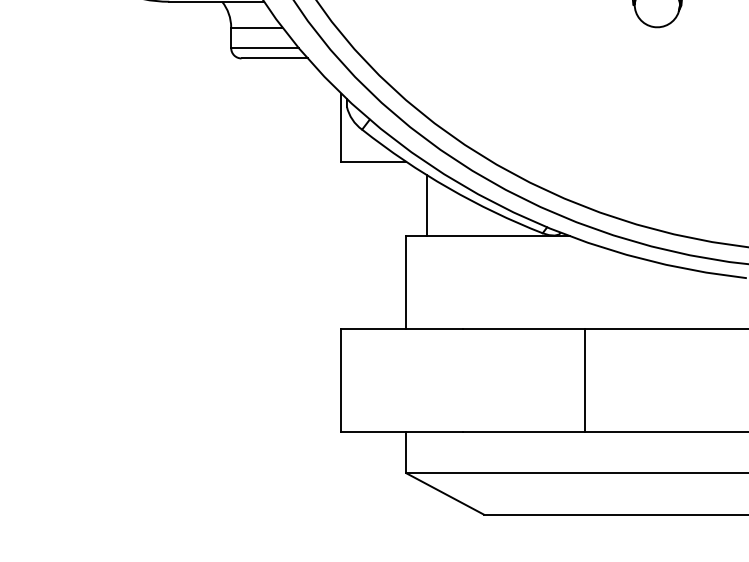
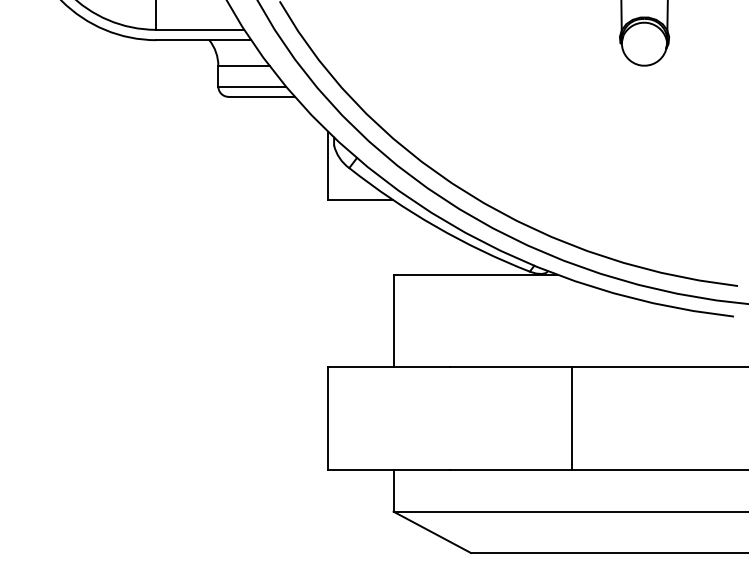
line: (427, 205) -> (414, 243), removed

